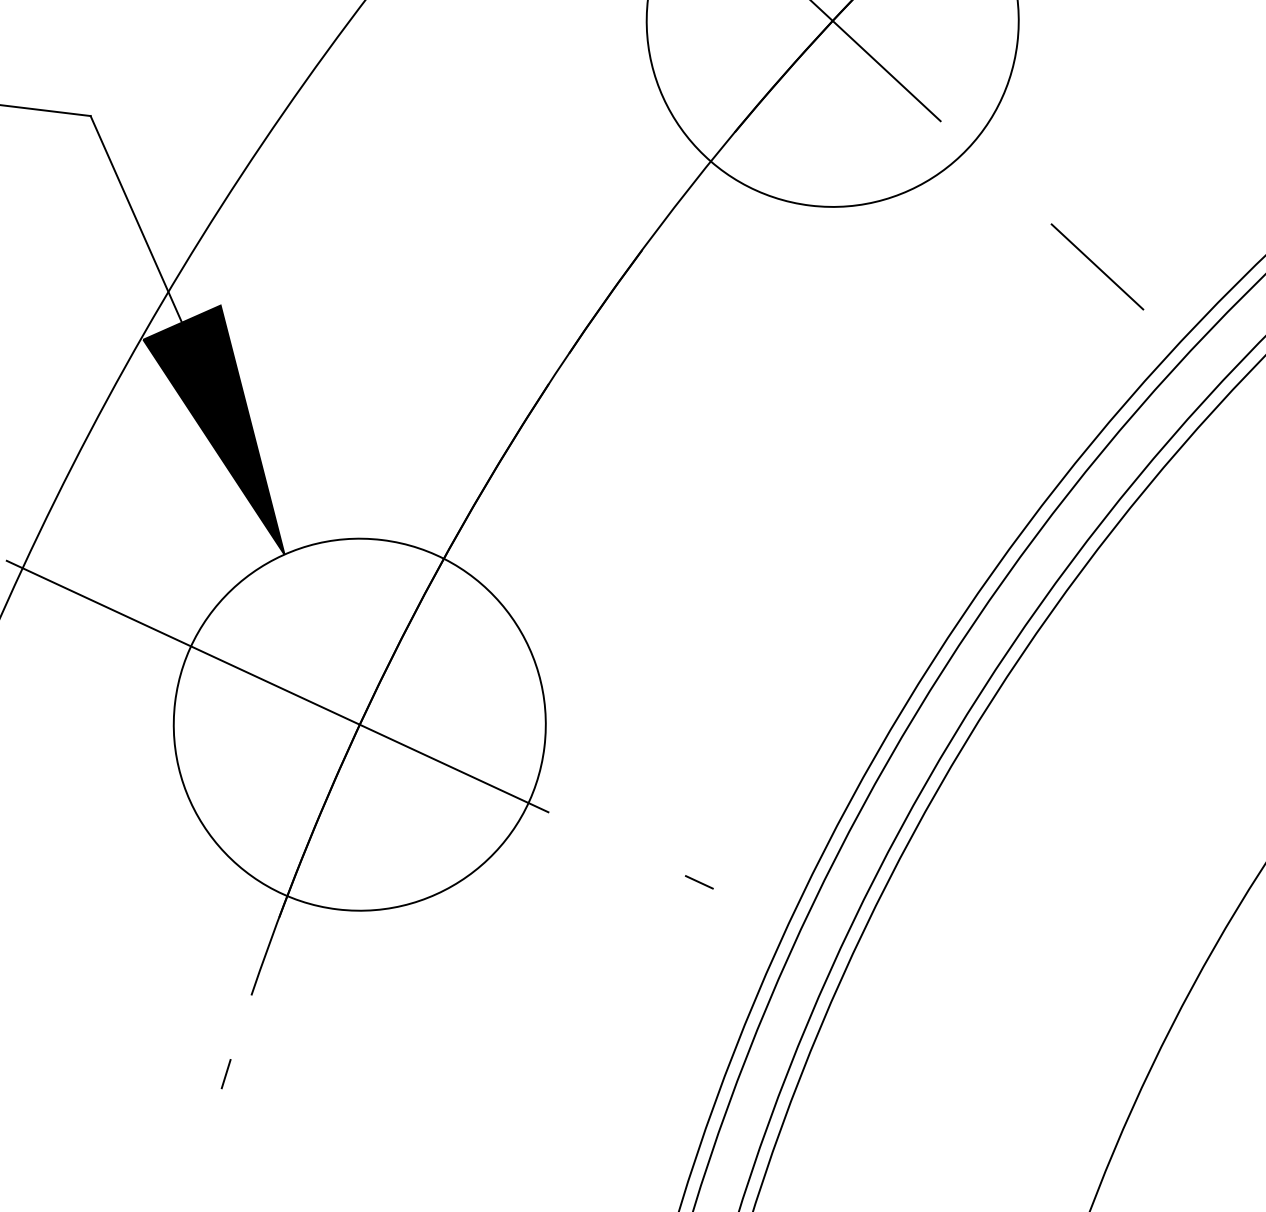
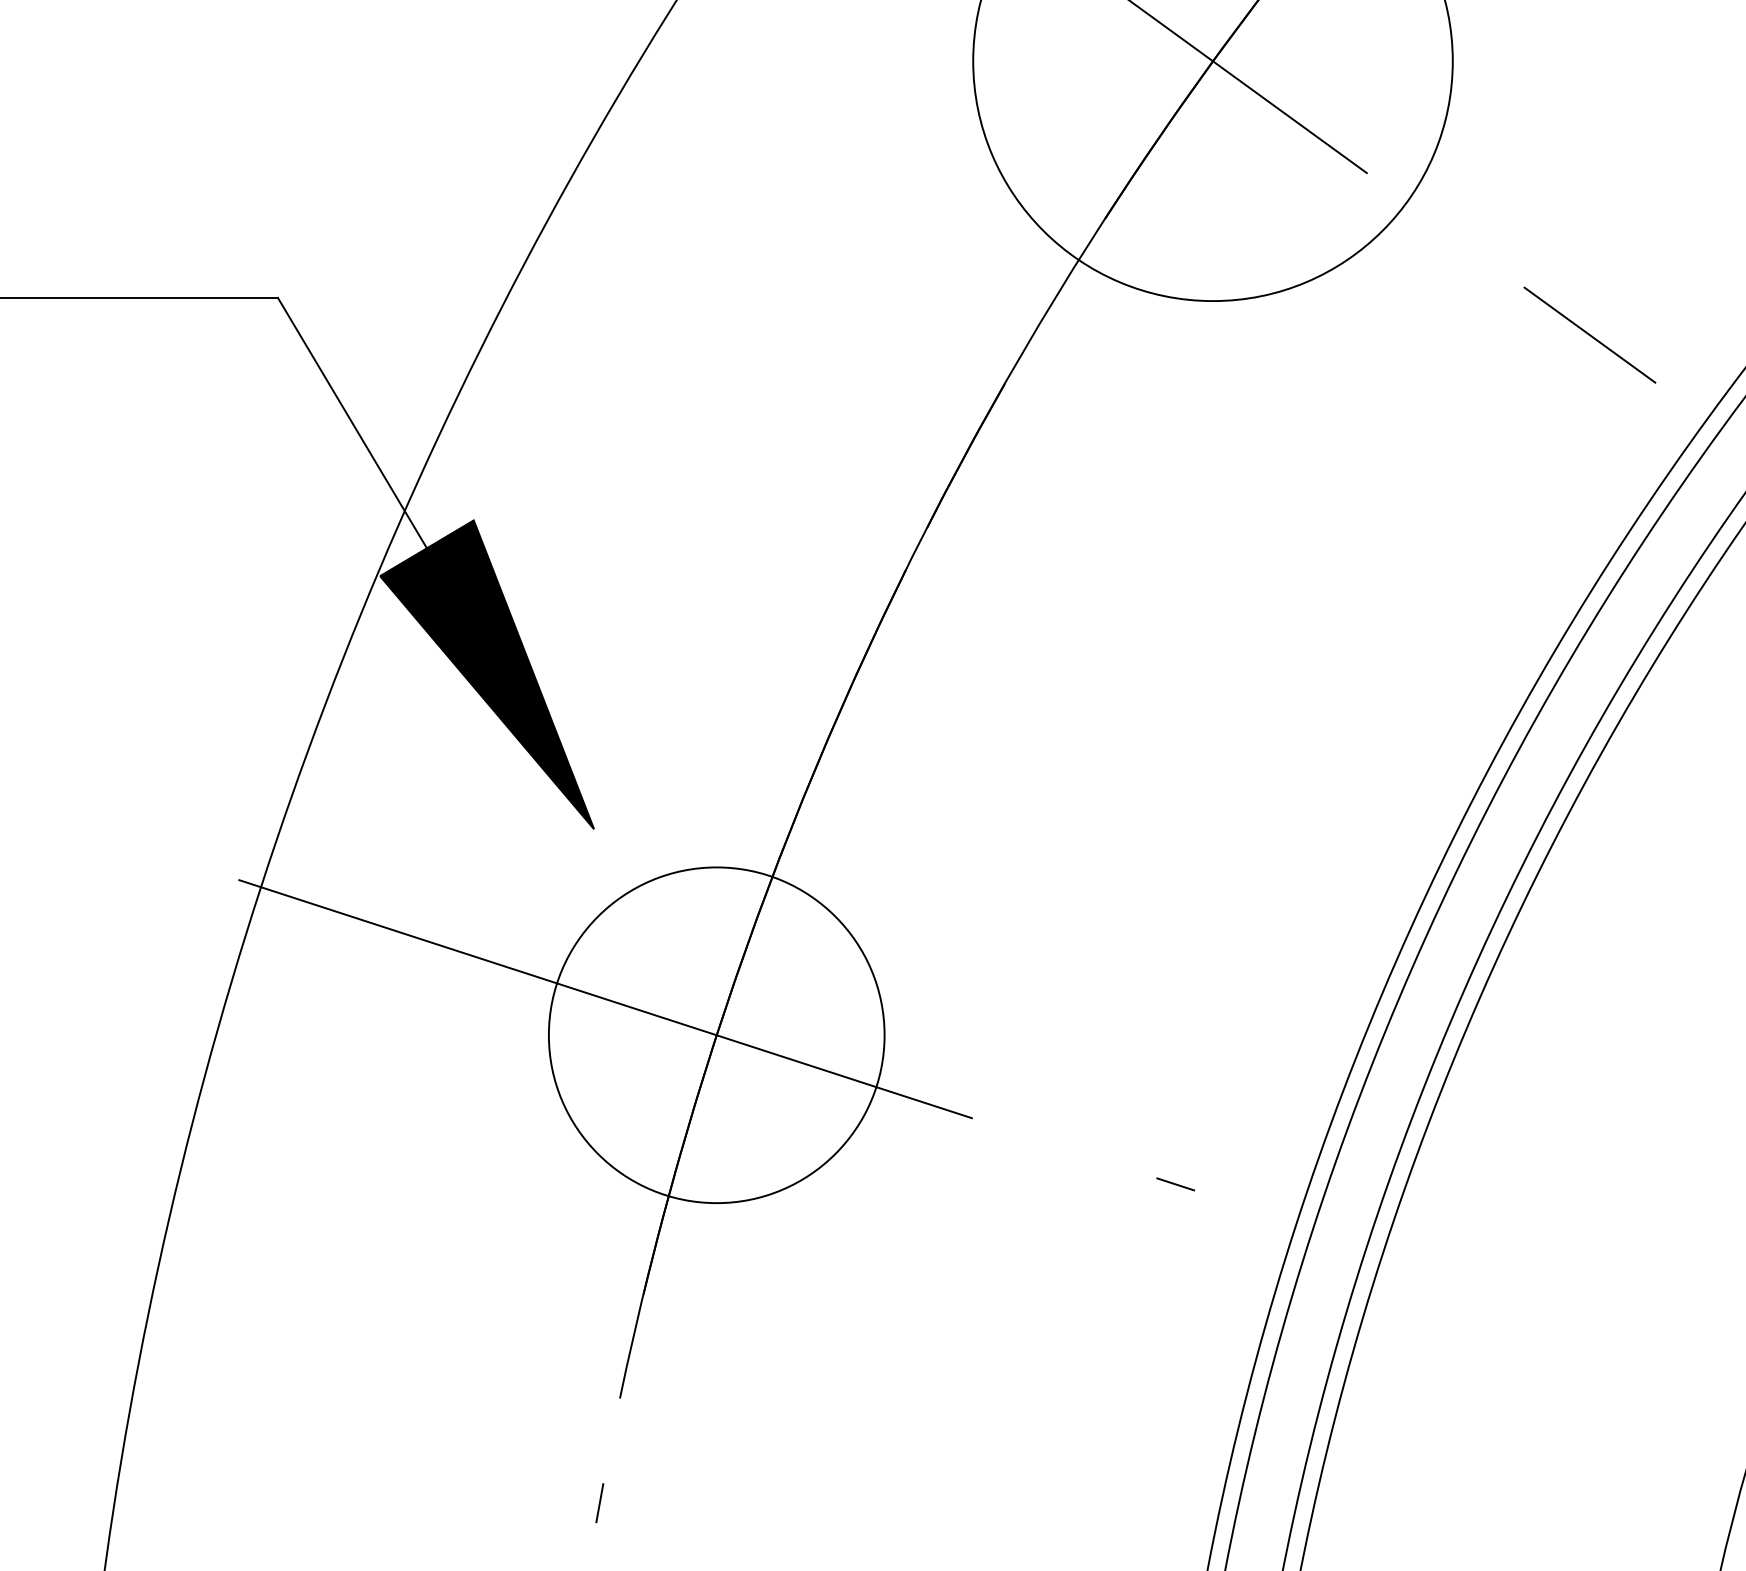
circle: (359, 724) -> (716, 1035), size x0.7

